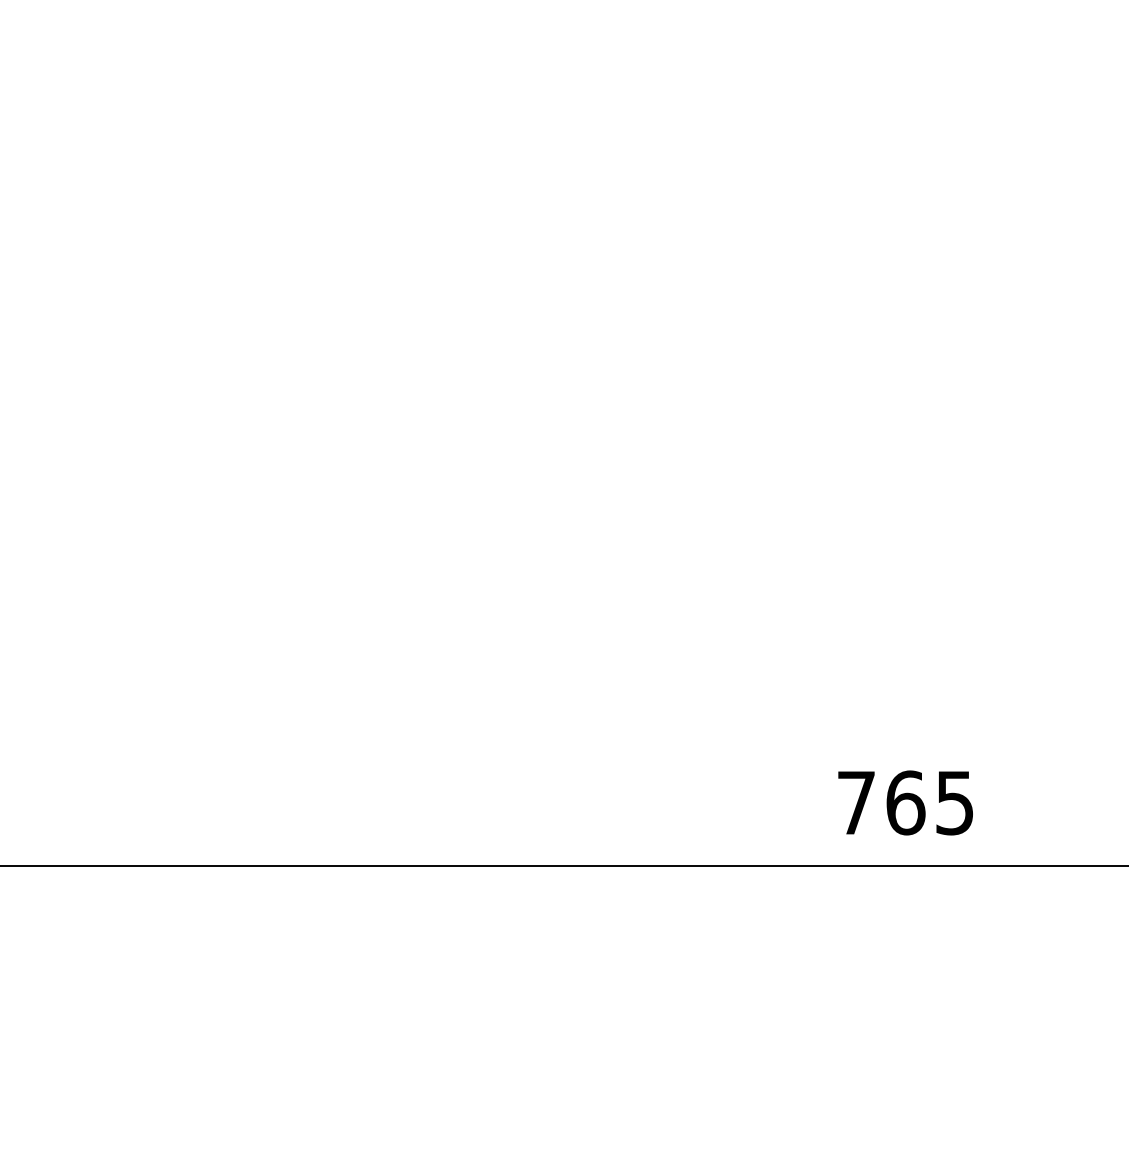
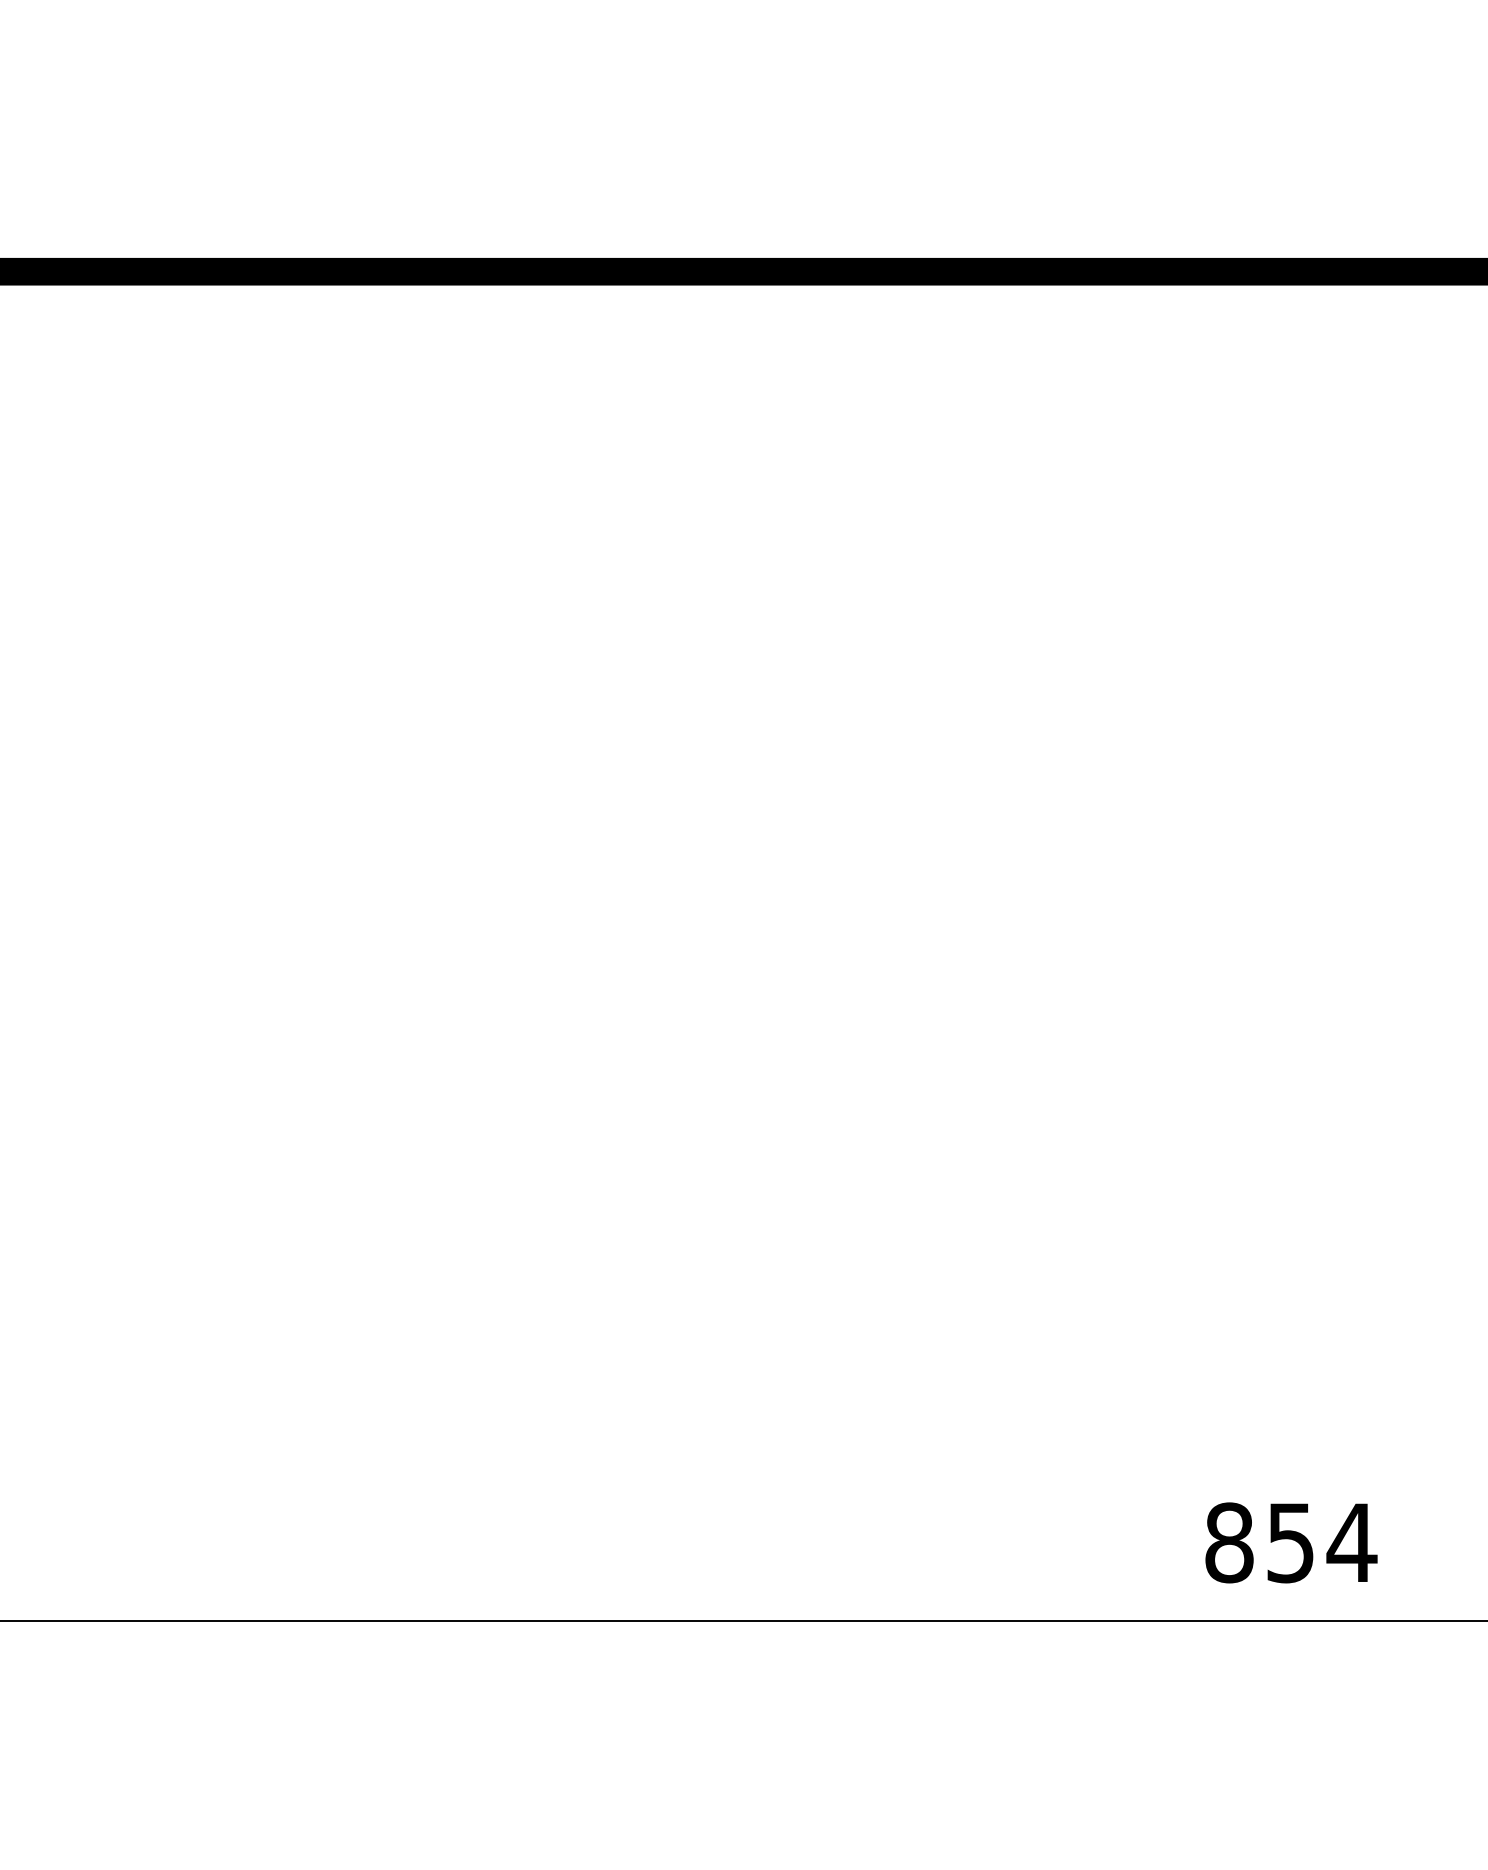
text: (906, 802) -> (1291, 1542), 765 -> 854

